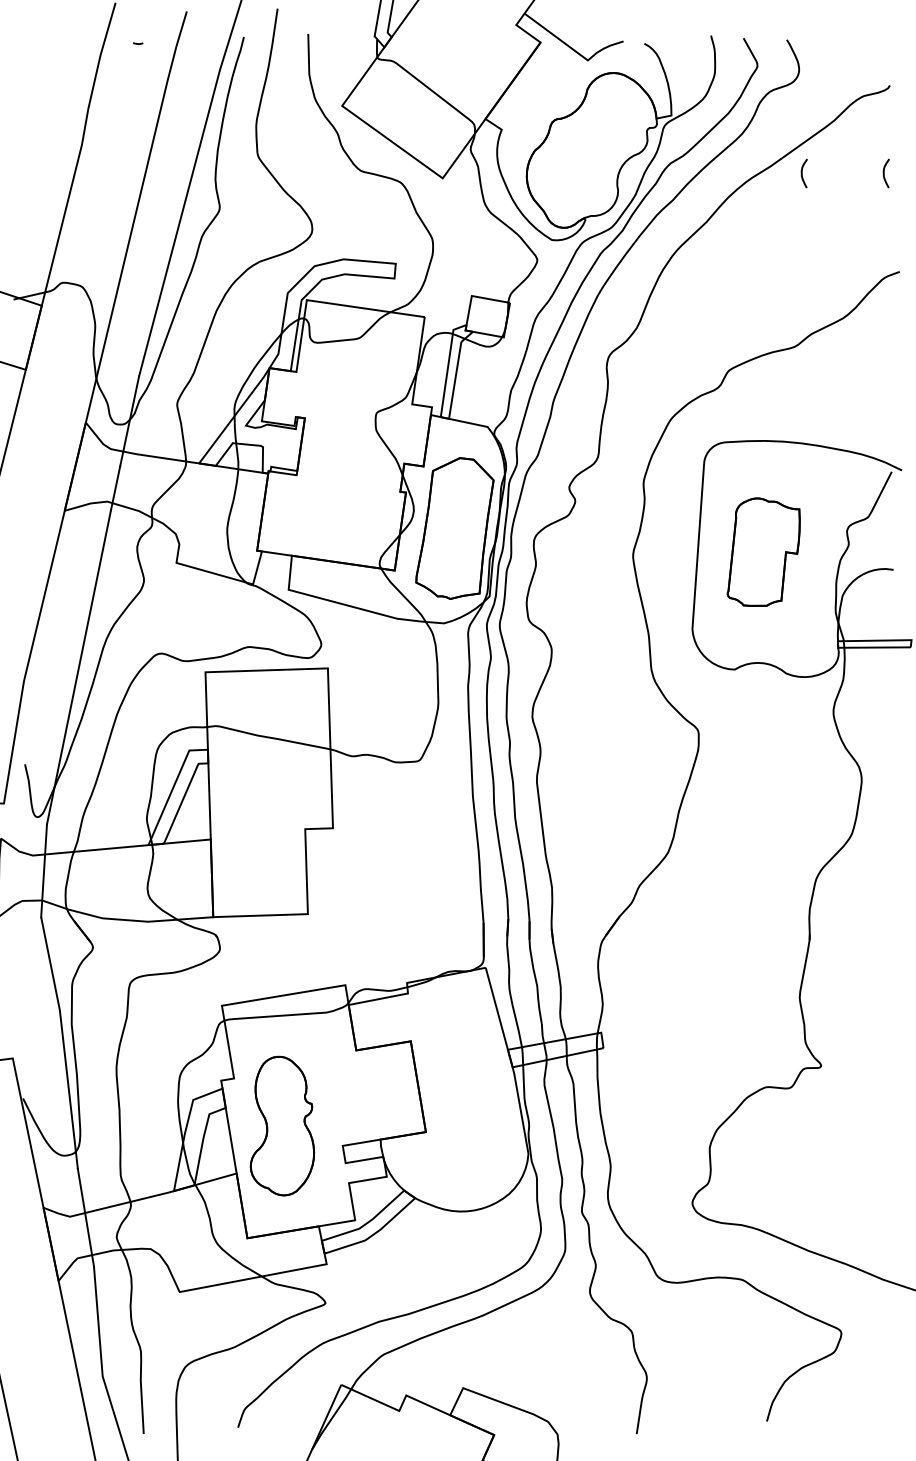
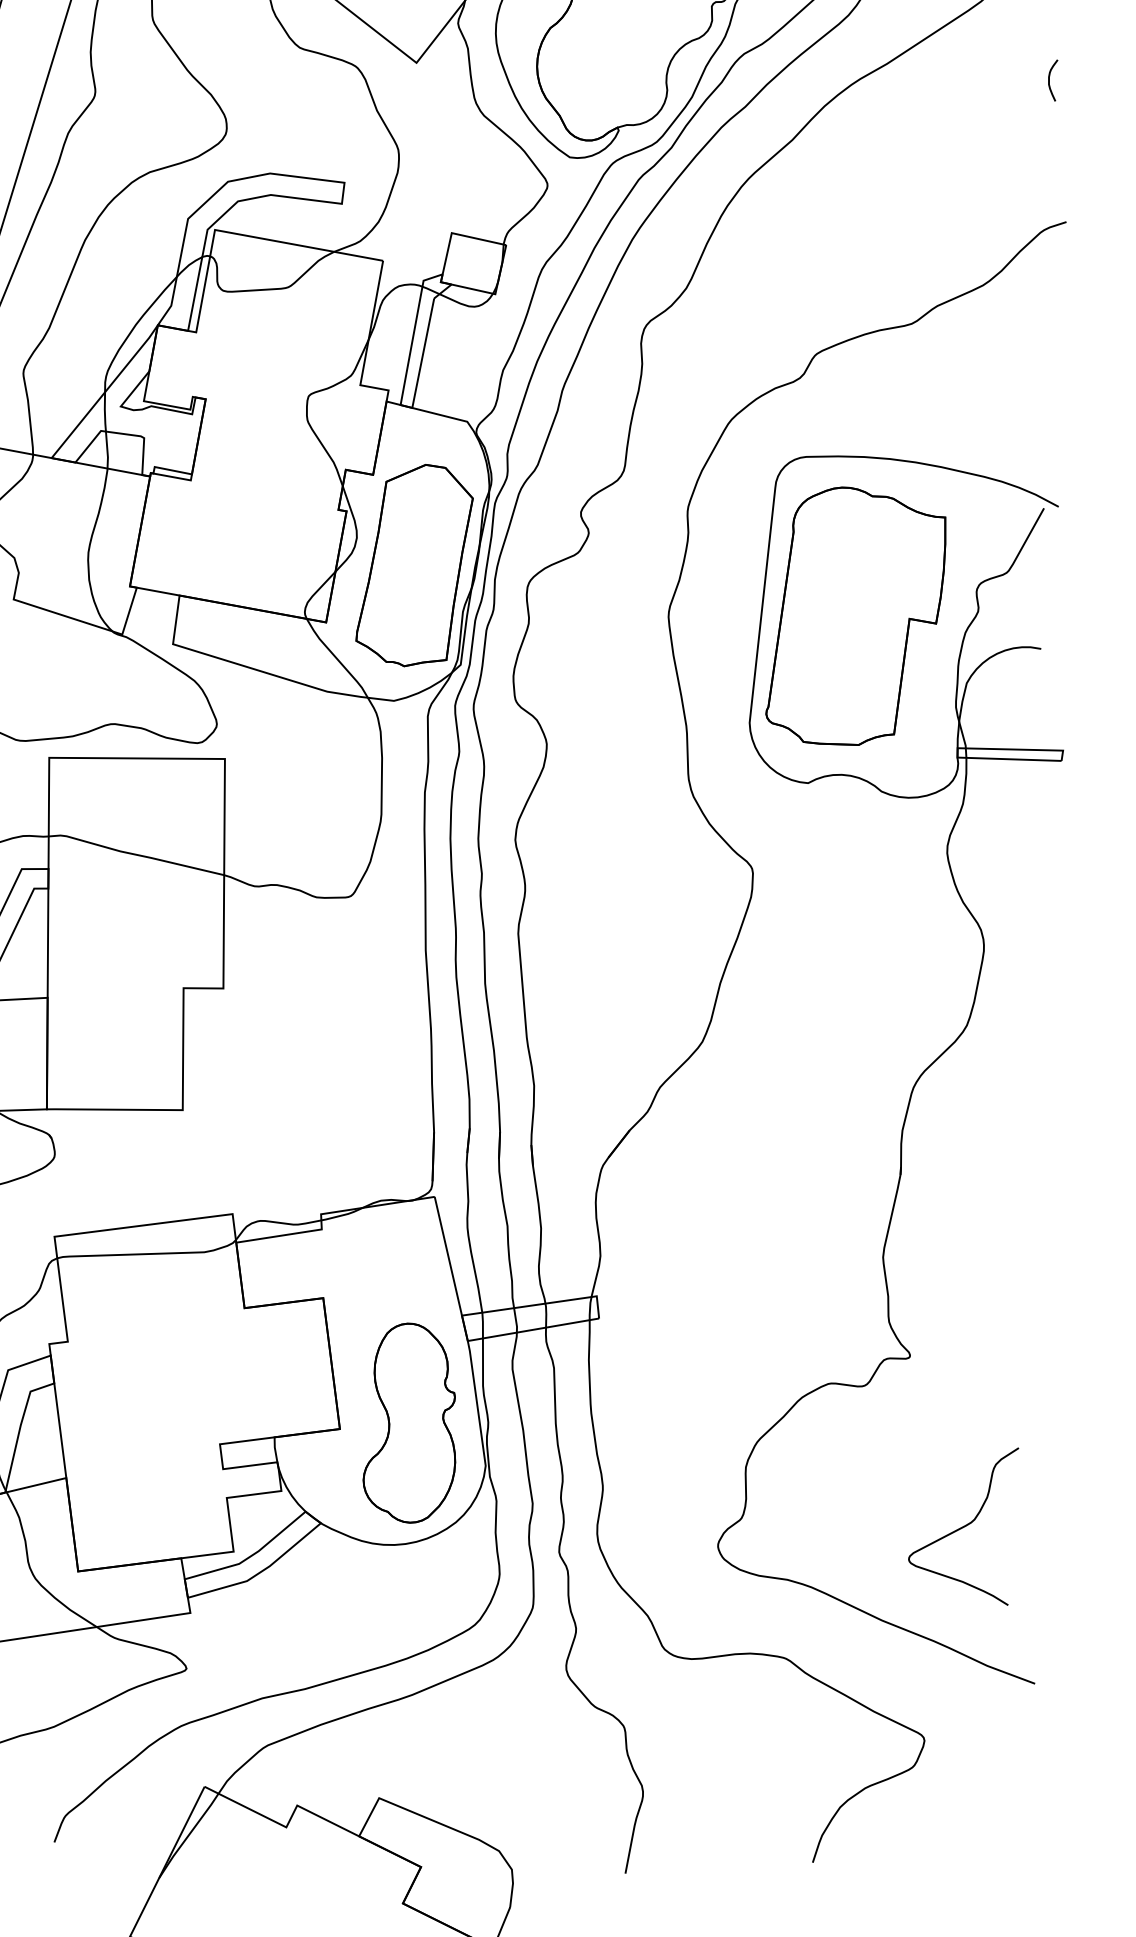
curve: (802, 173) -> (932, 75), removed
part: (763, 551) -> (855, 615), size x1.67
part: (282, 1125) -> (411, 1422), moved
curve: (862, 1182) -> (962, 1525), added

